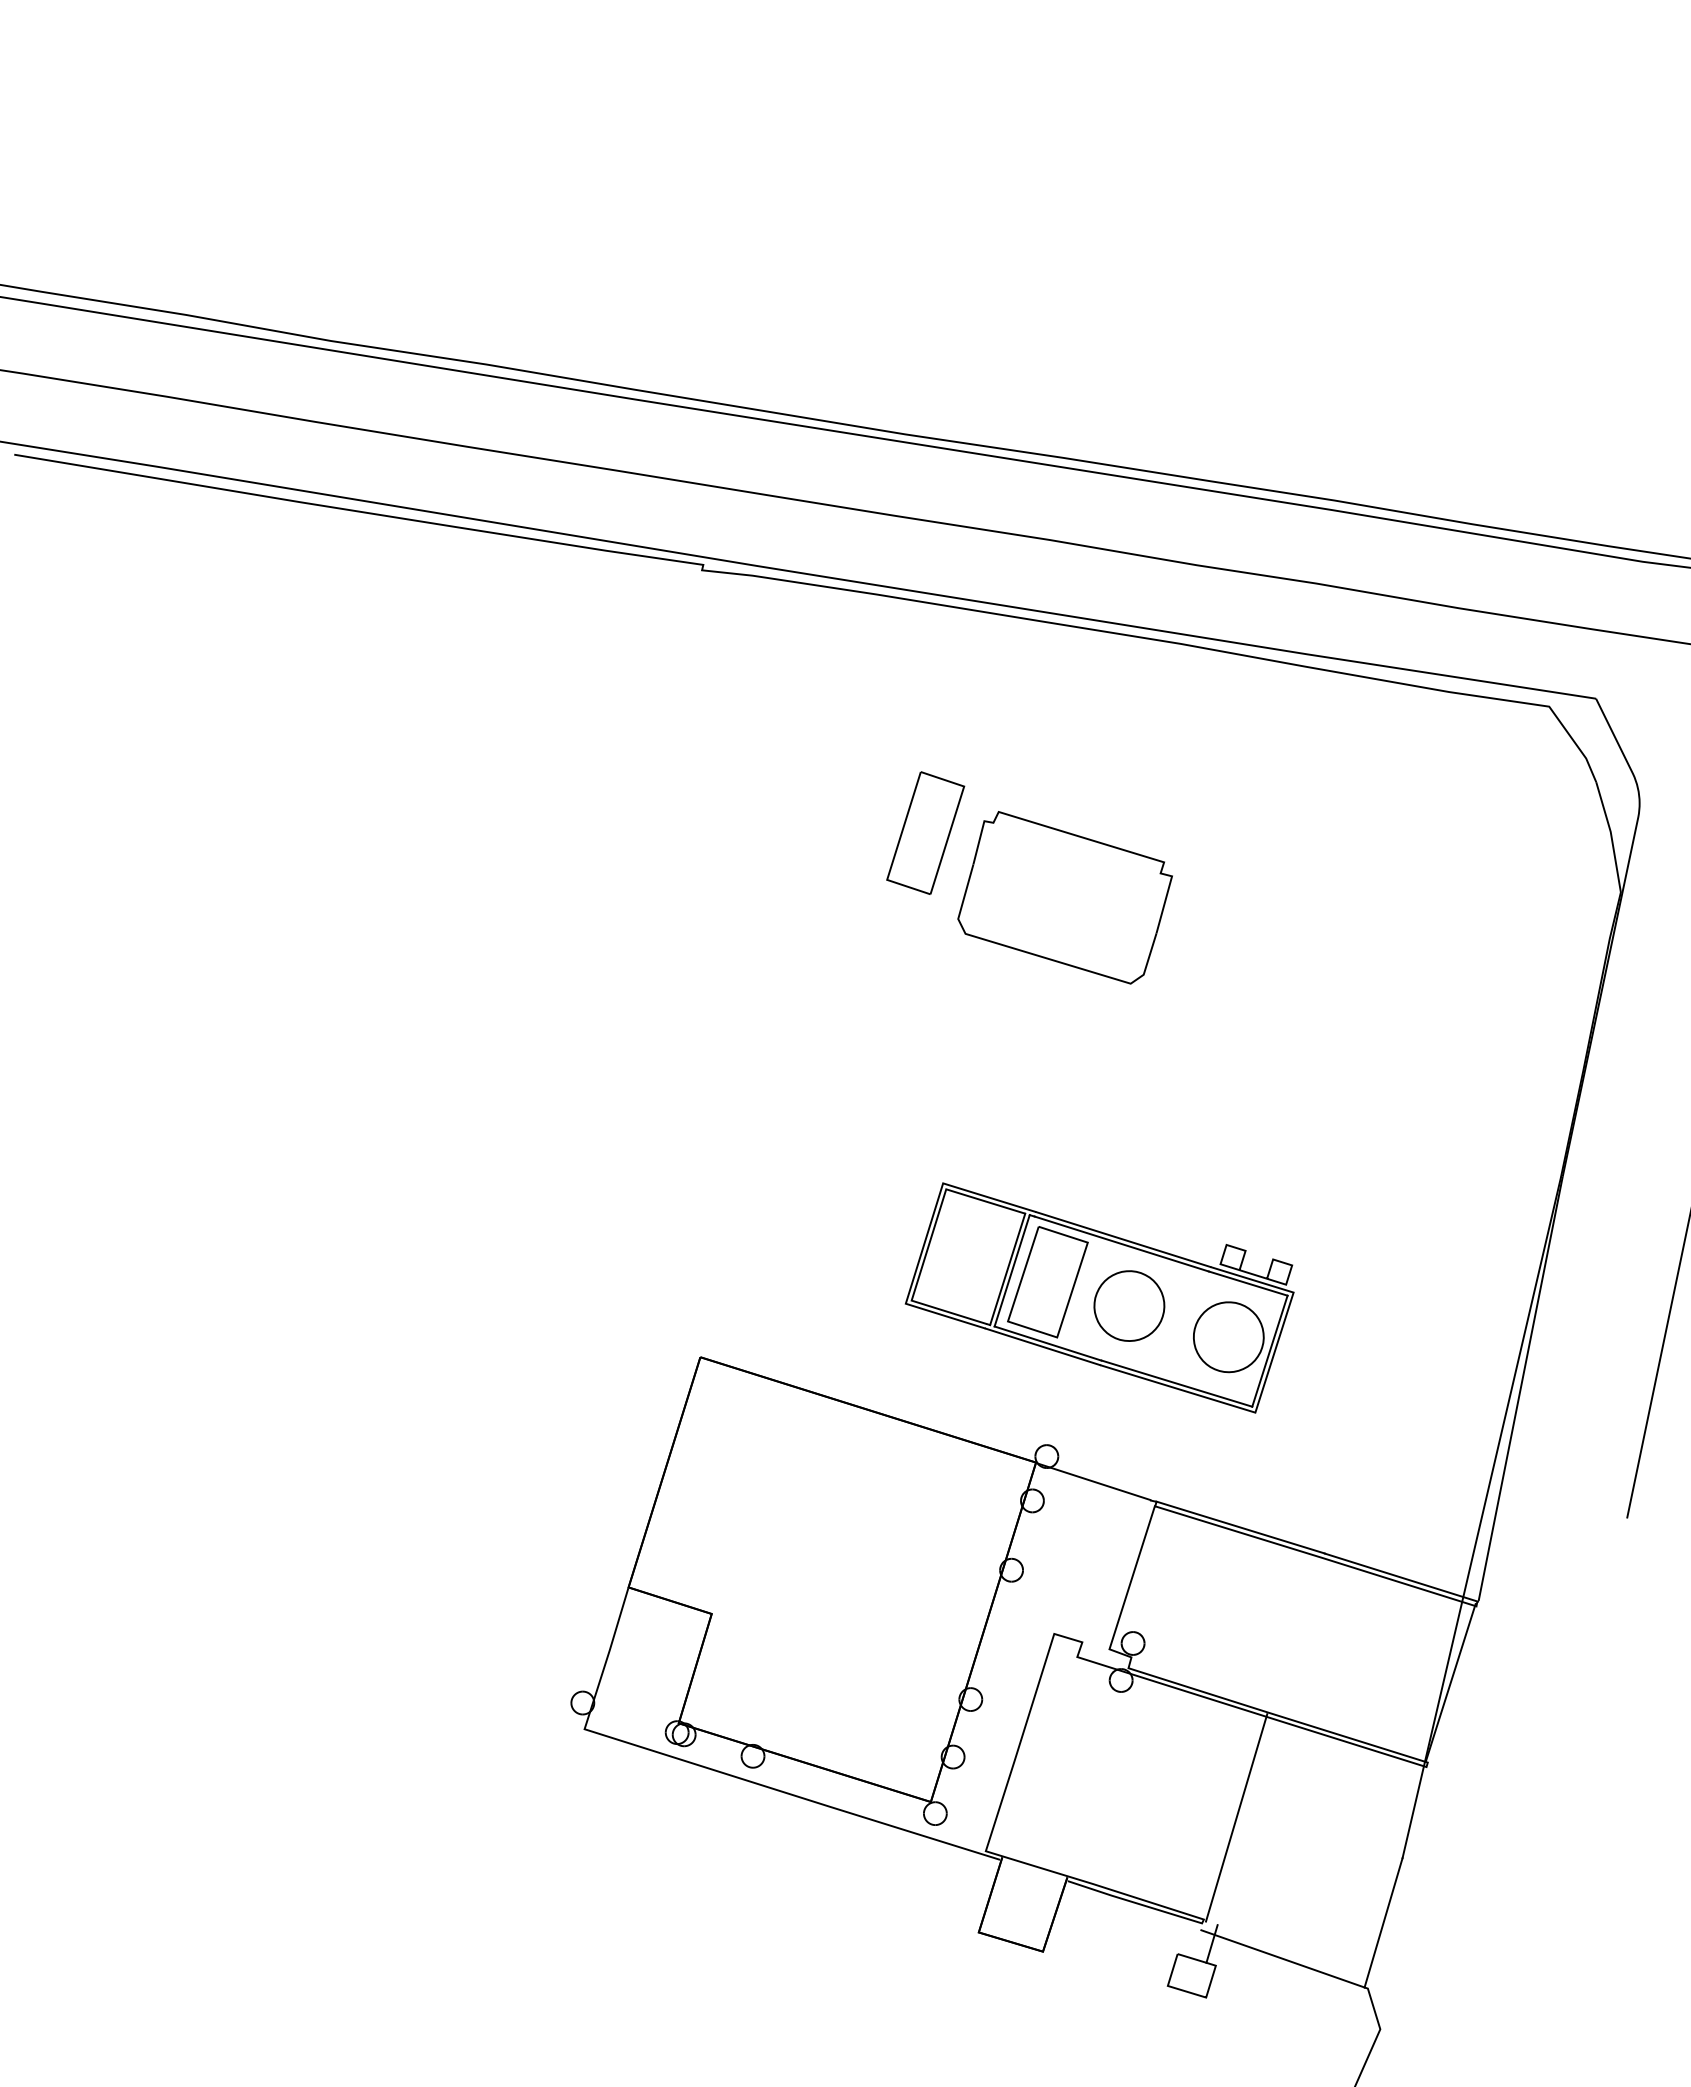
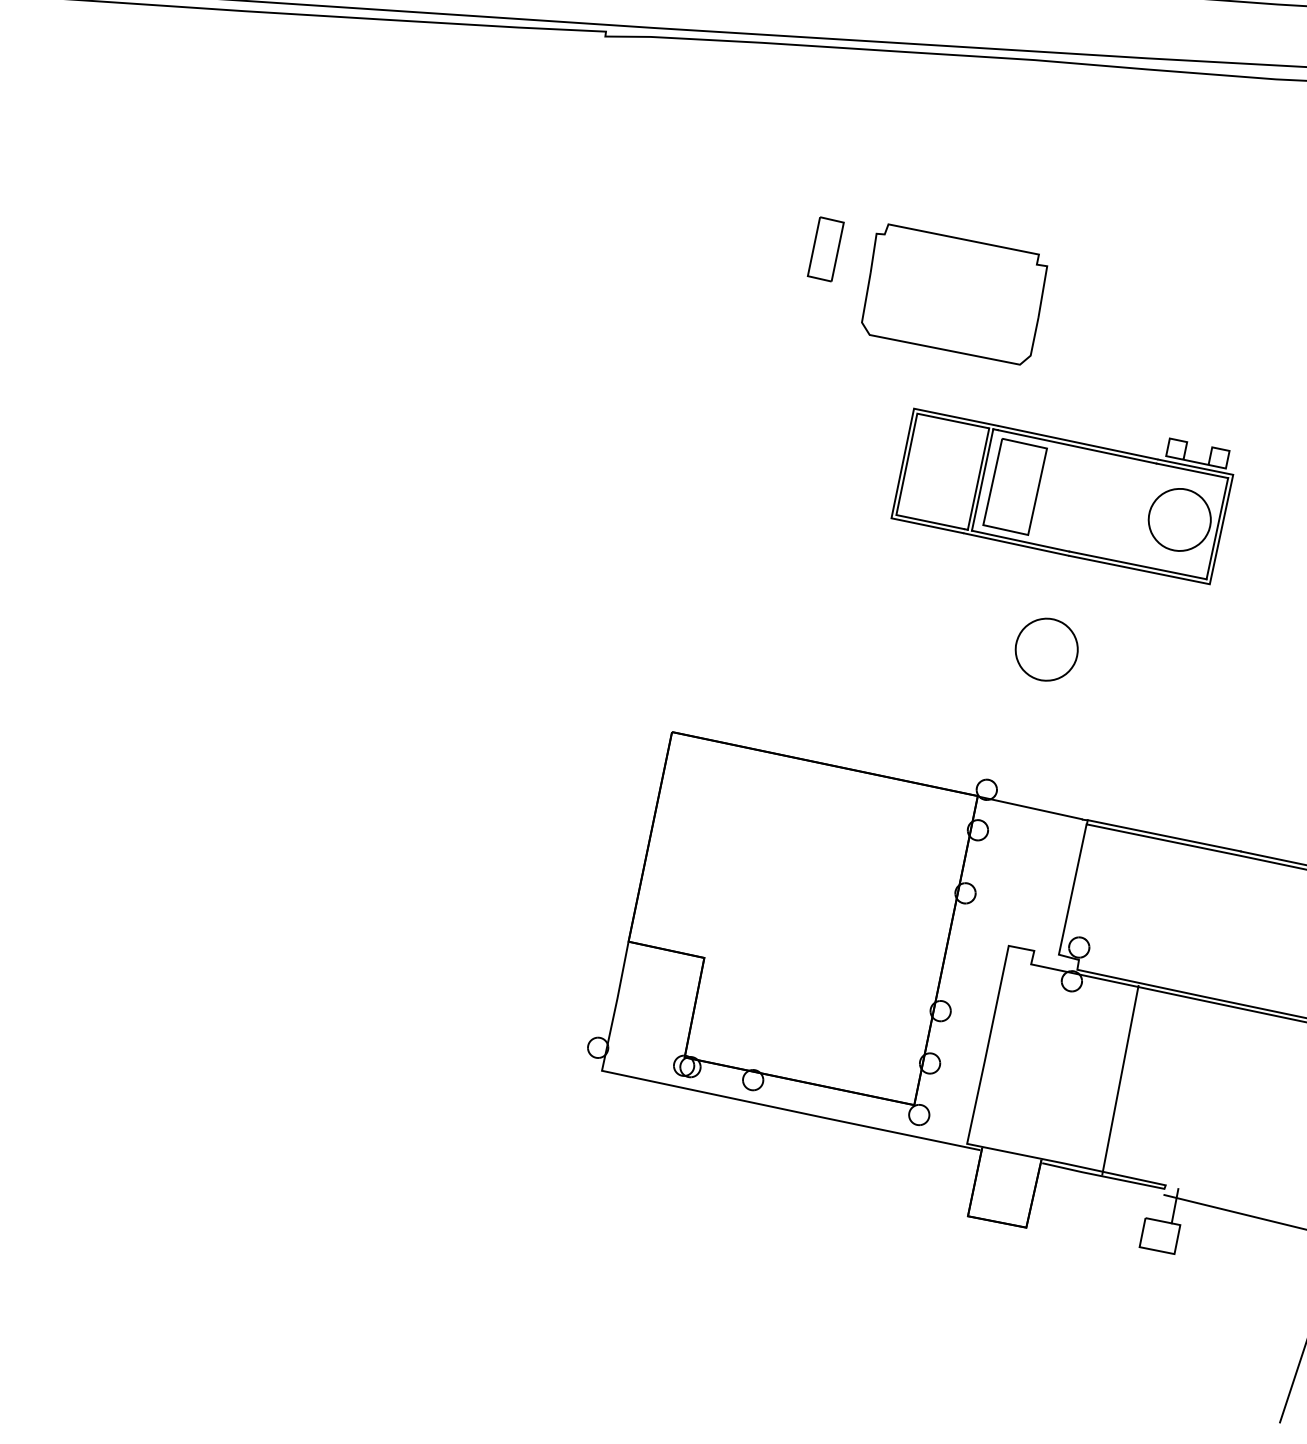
part: (925, 832) -> (825, 248), size x0.6
part: (1099, 1297) -> (1062, 496), moved
line: (1236, 1817) -> (1120, 1080), moved

